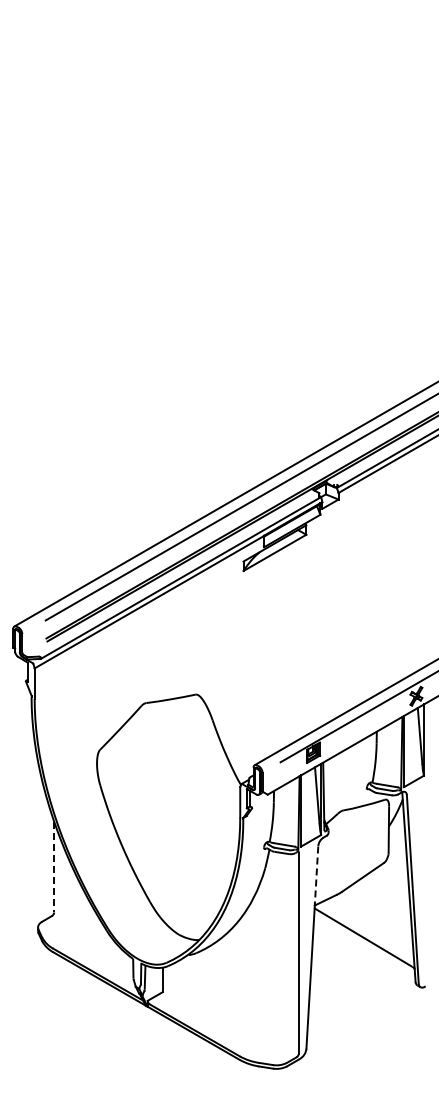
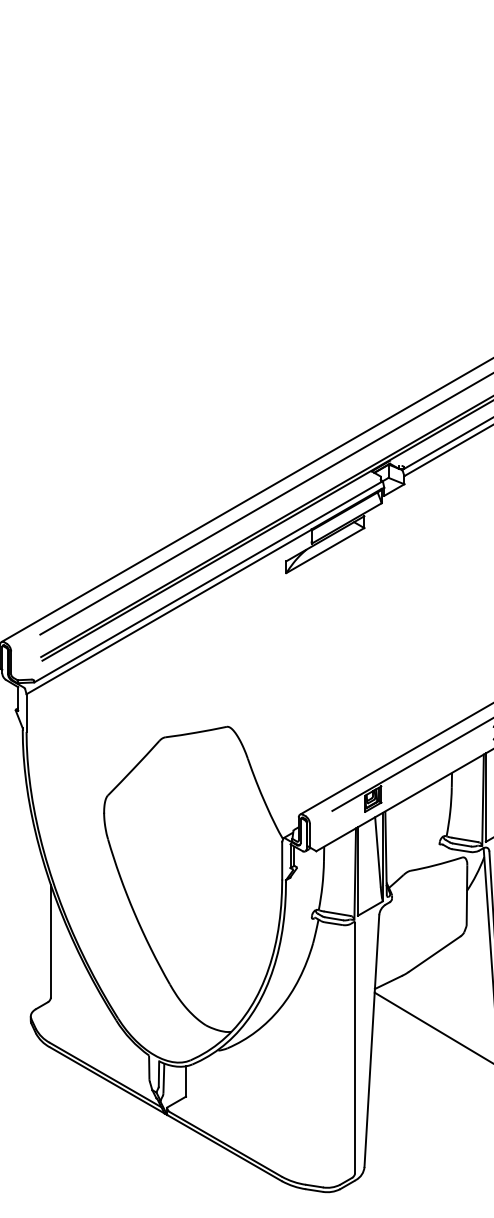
line: (54, 867) -> (51, 941), dashed -> solid
line: (316, 876) -> (377, 952), dashed -> solid

